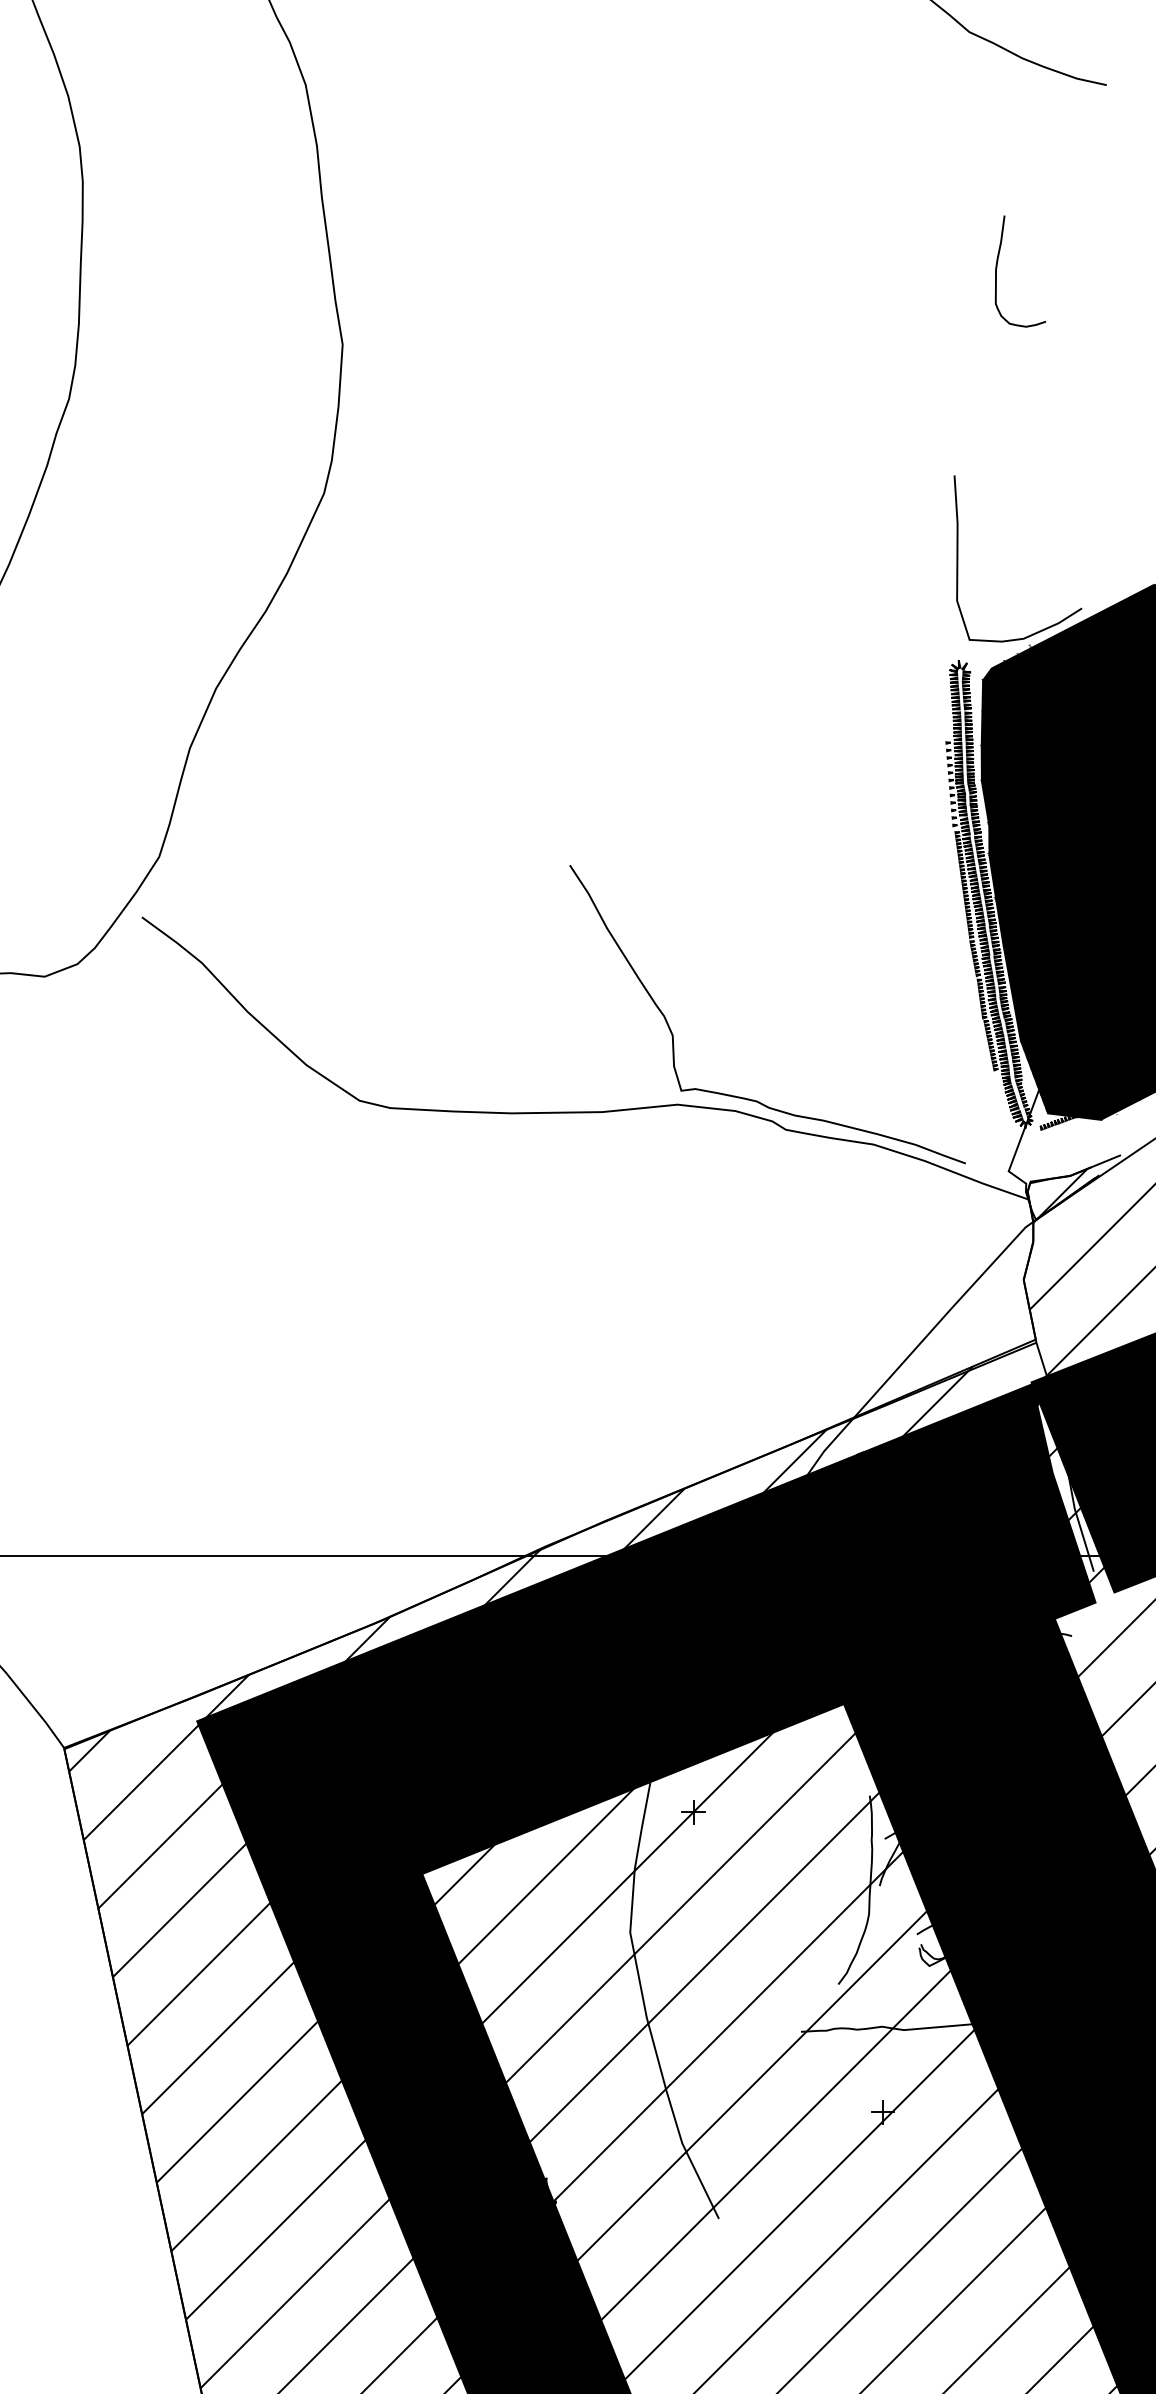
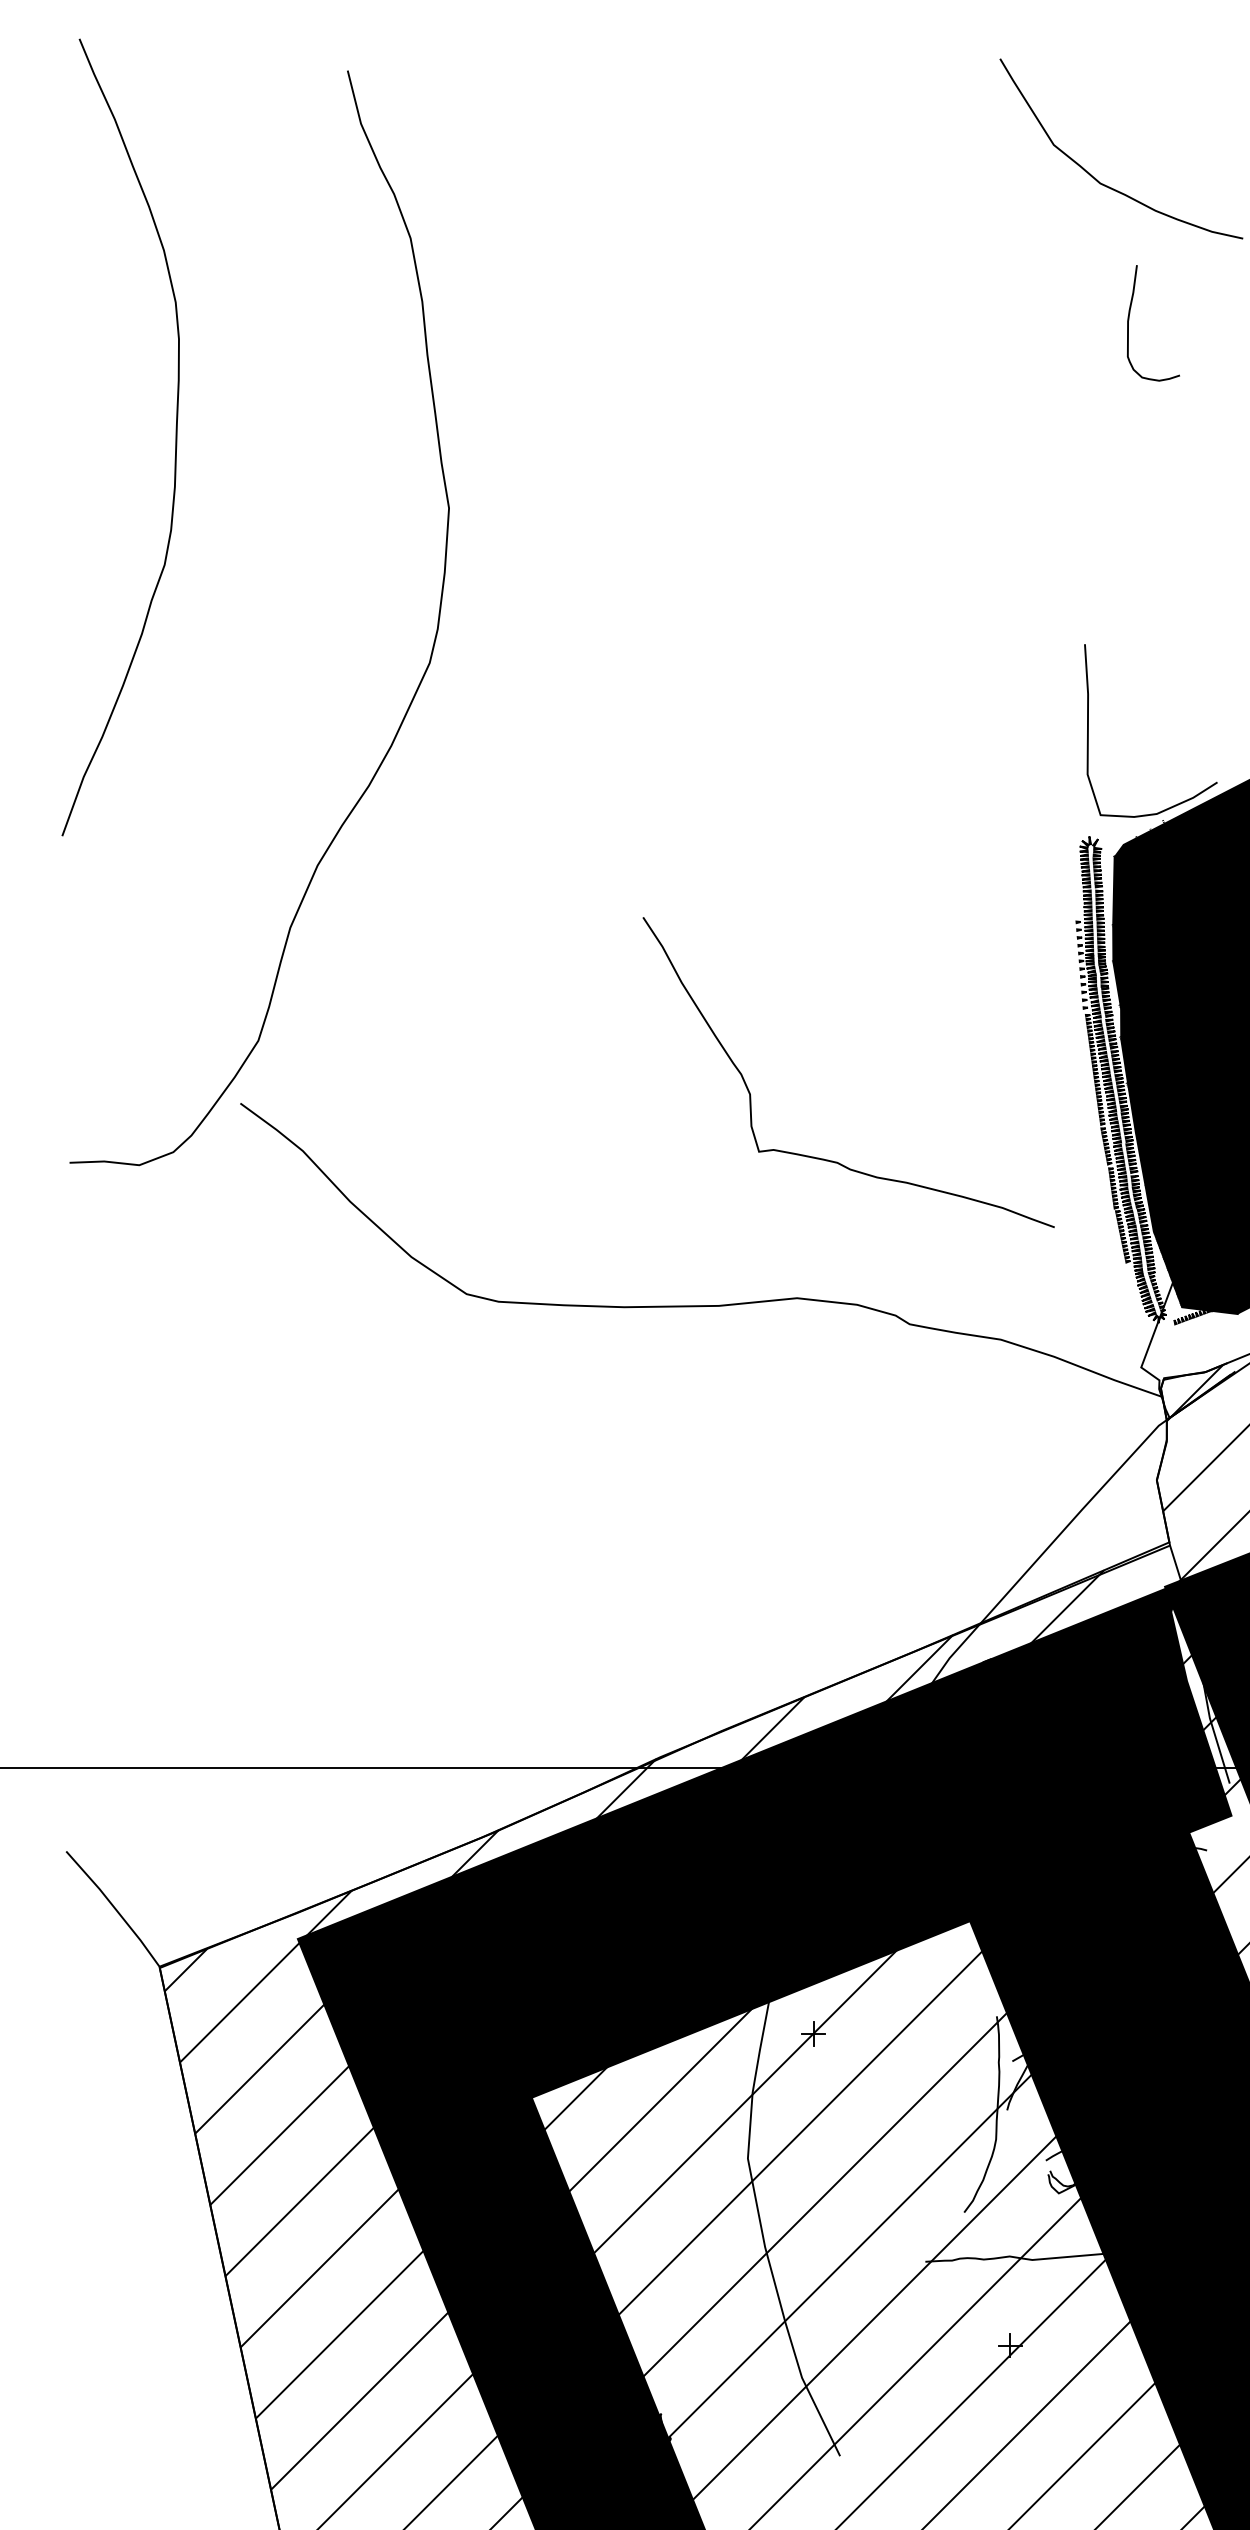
curve: (997, 268) -> (1129, 320), moved
curve: (748, 1098) -> (828, 1159), moved

